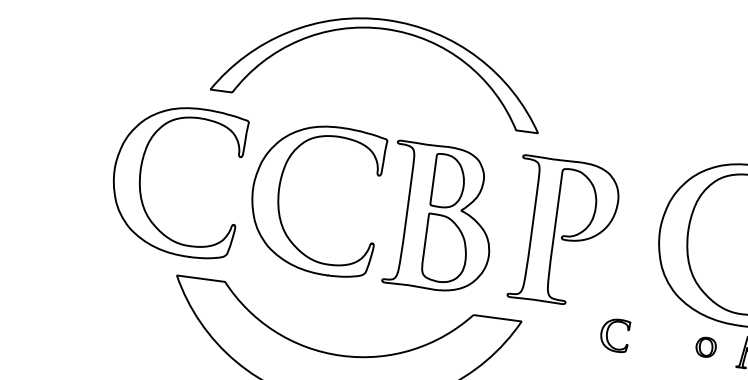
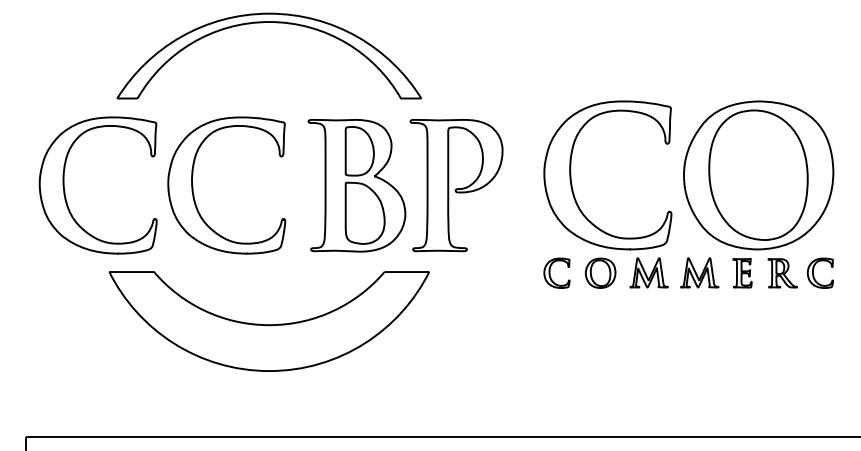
part: (440, 217) -> (356, 185), moved
part: (614, 334) -> (556, 272), moved
part: (706, 346) -> (600, 272), size x1.67

